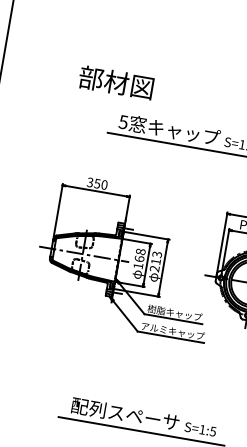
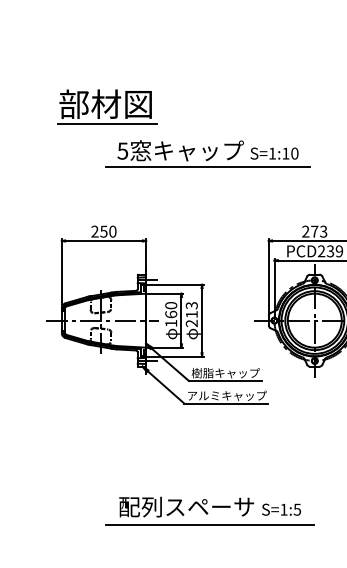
line: (114, 98) -> (107, 124), added
text: (89, 182) -> (94, 231), 350 -> 250
text: (140, 251) -> (170, 305), 168 -> 160

